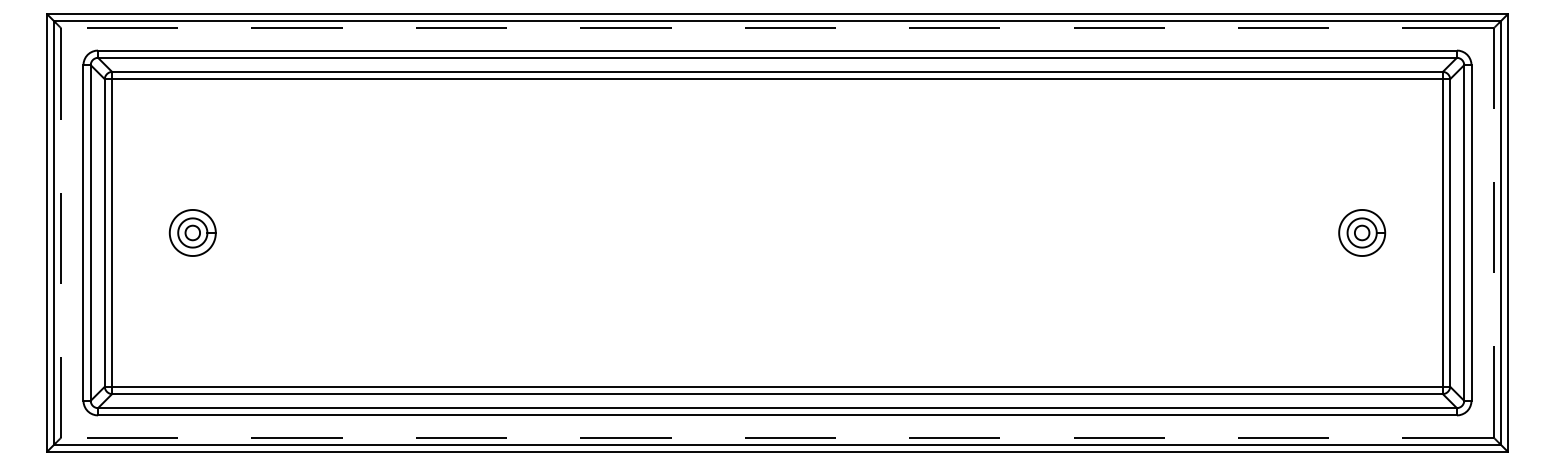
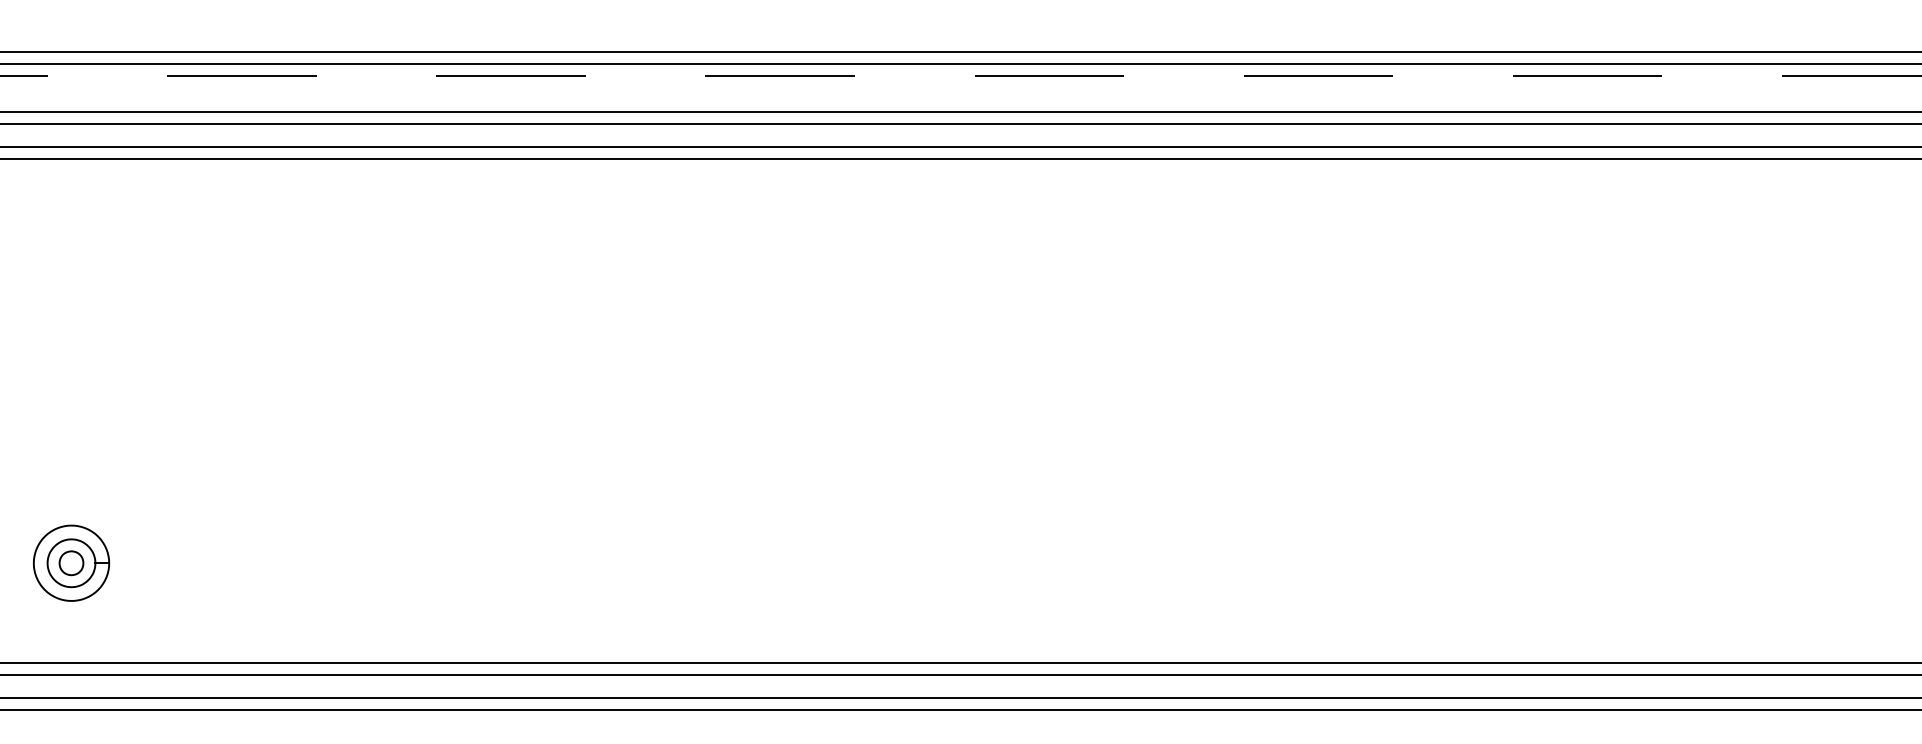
part: (192, 232) -> (70, 562), moved

